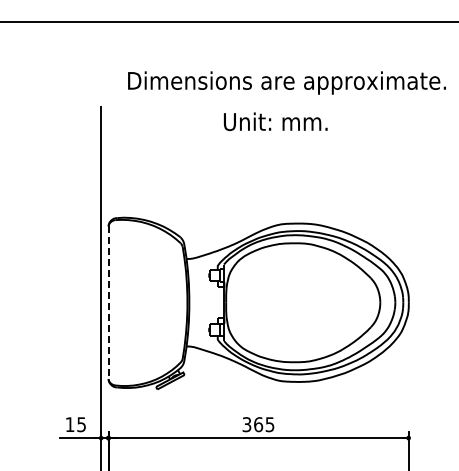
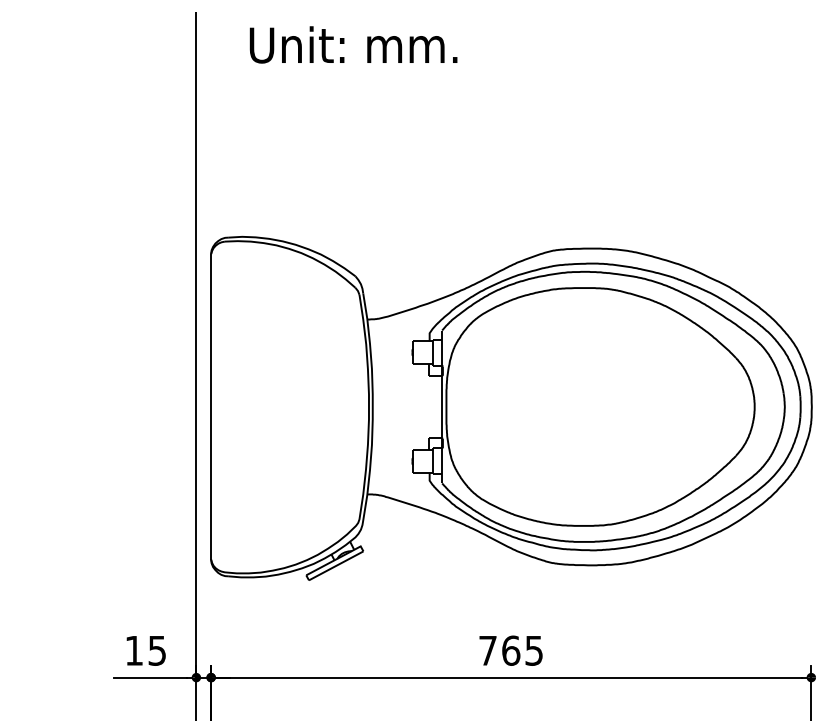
text: (275, 121) -> (353, 44), moved
line: (108, 303) -> (211, 408), dashed -> solid
text: (246, 424) -> (487, 650), 365 -> 765

